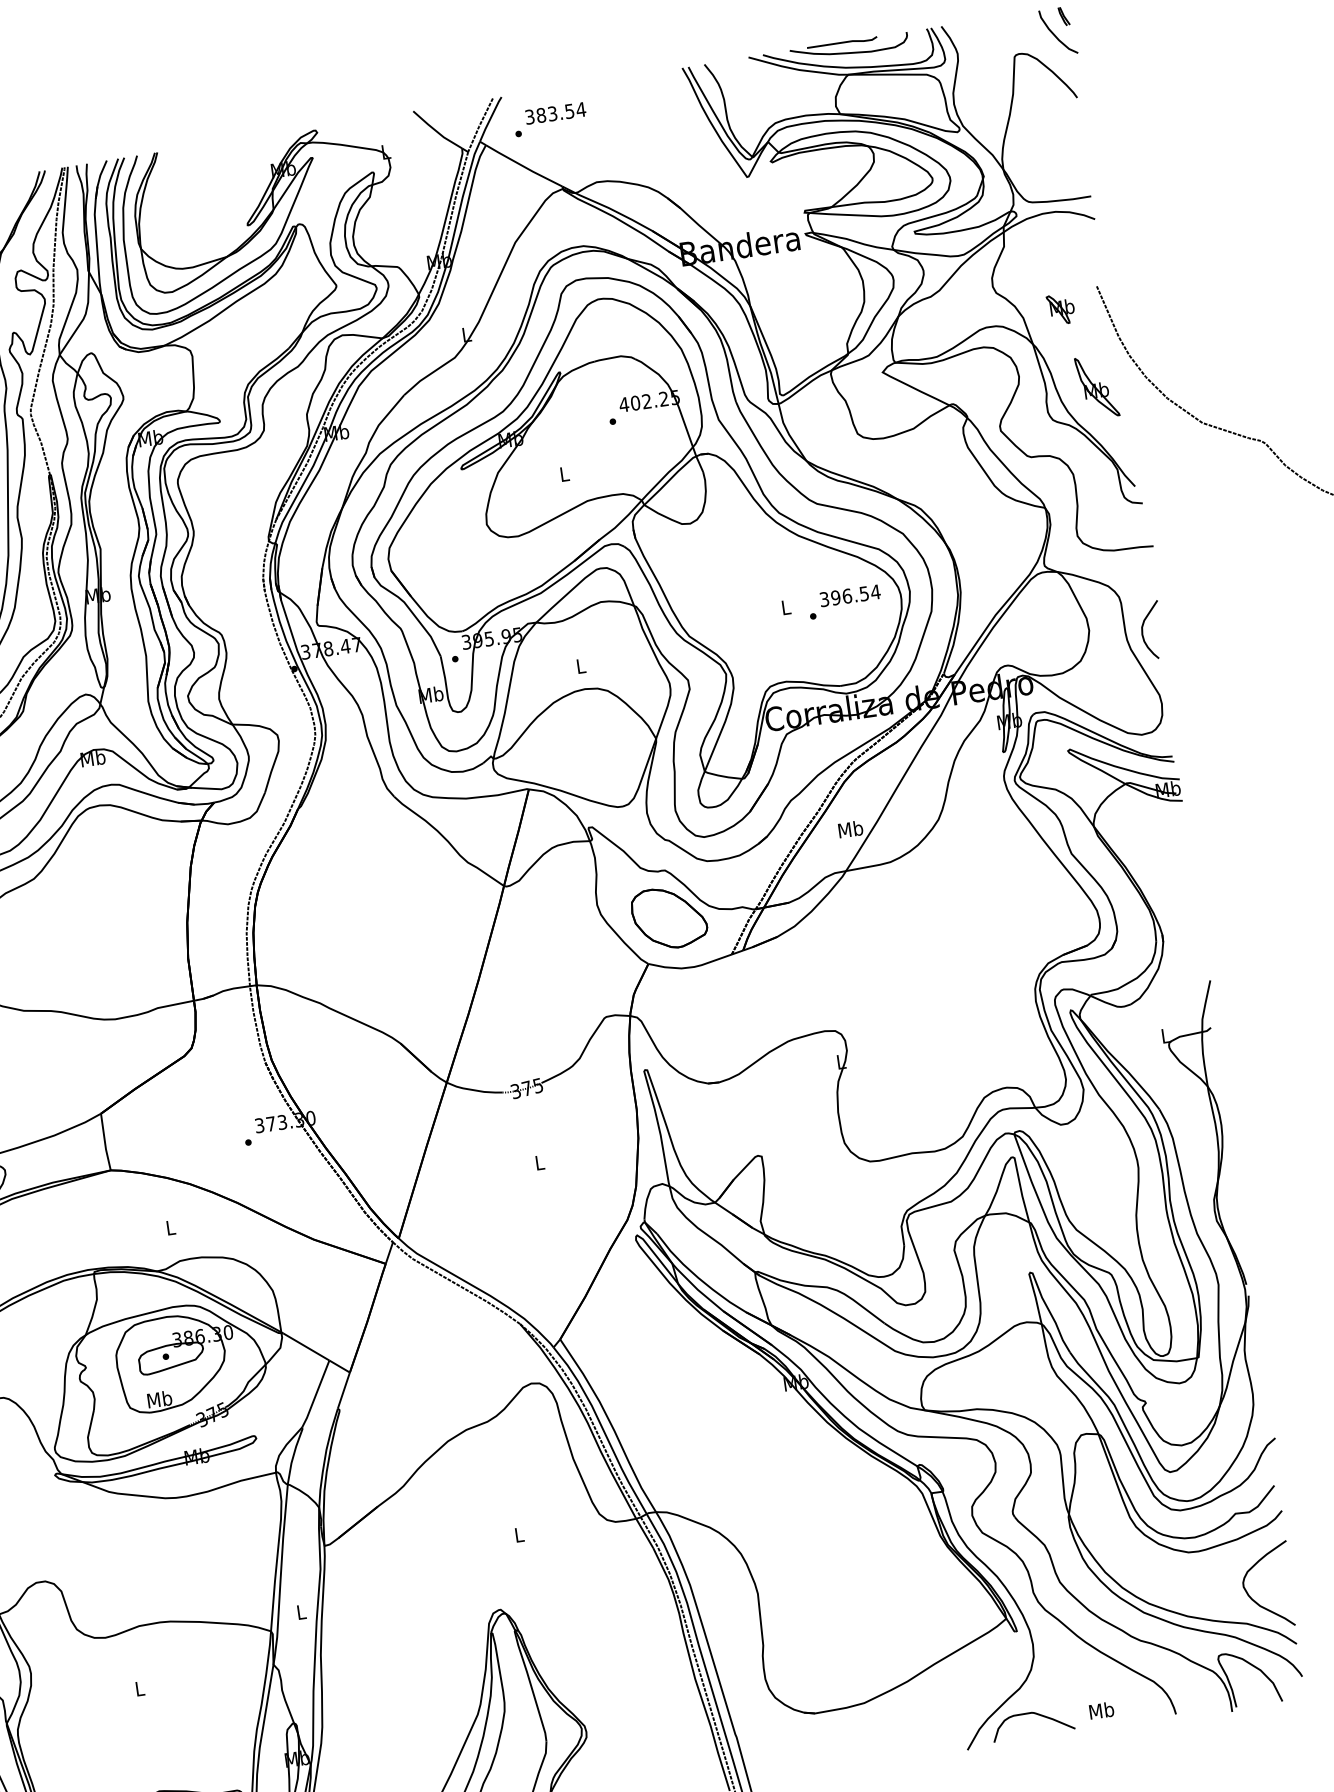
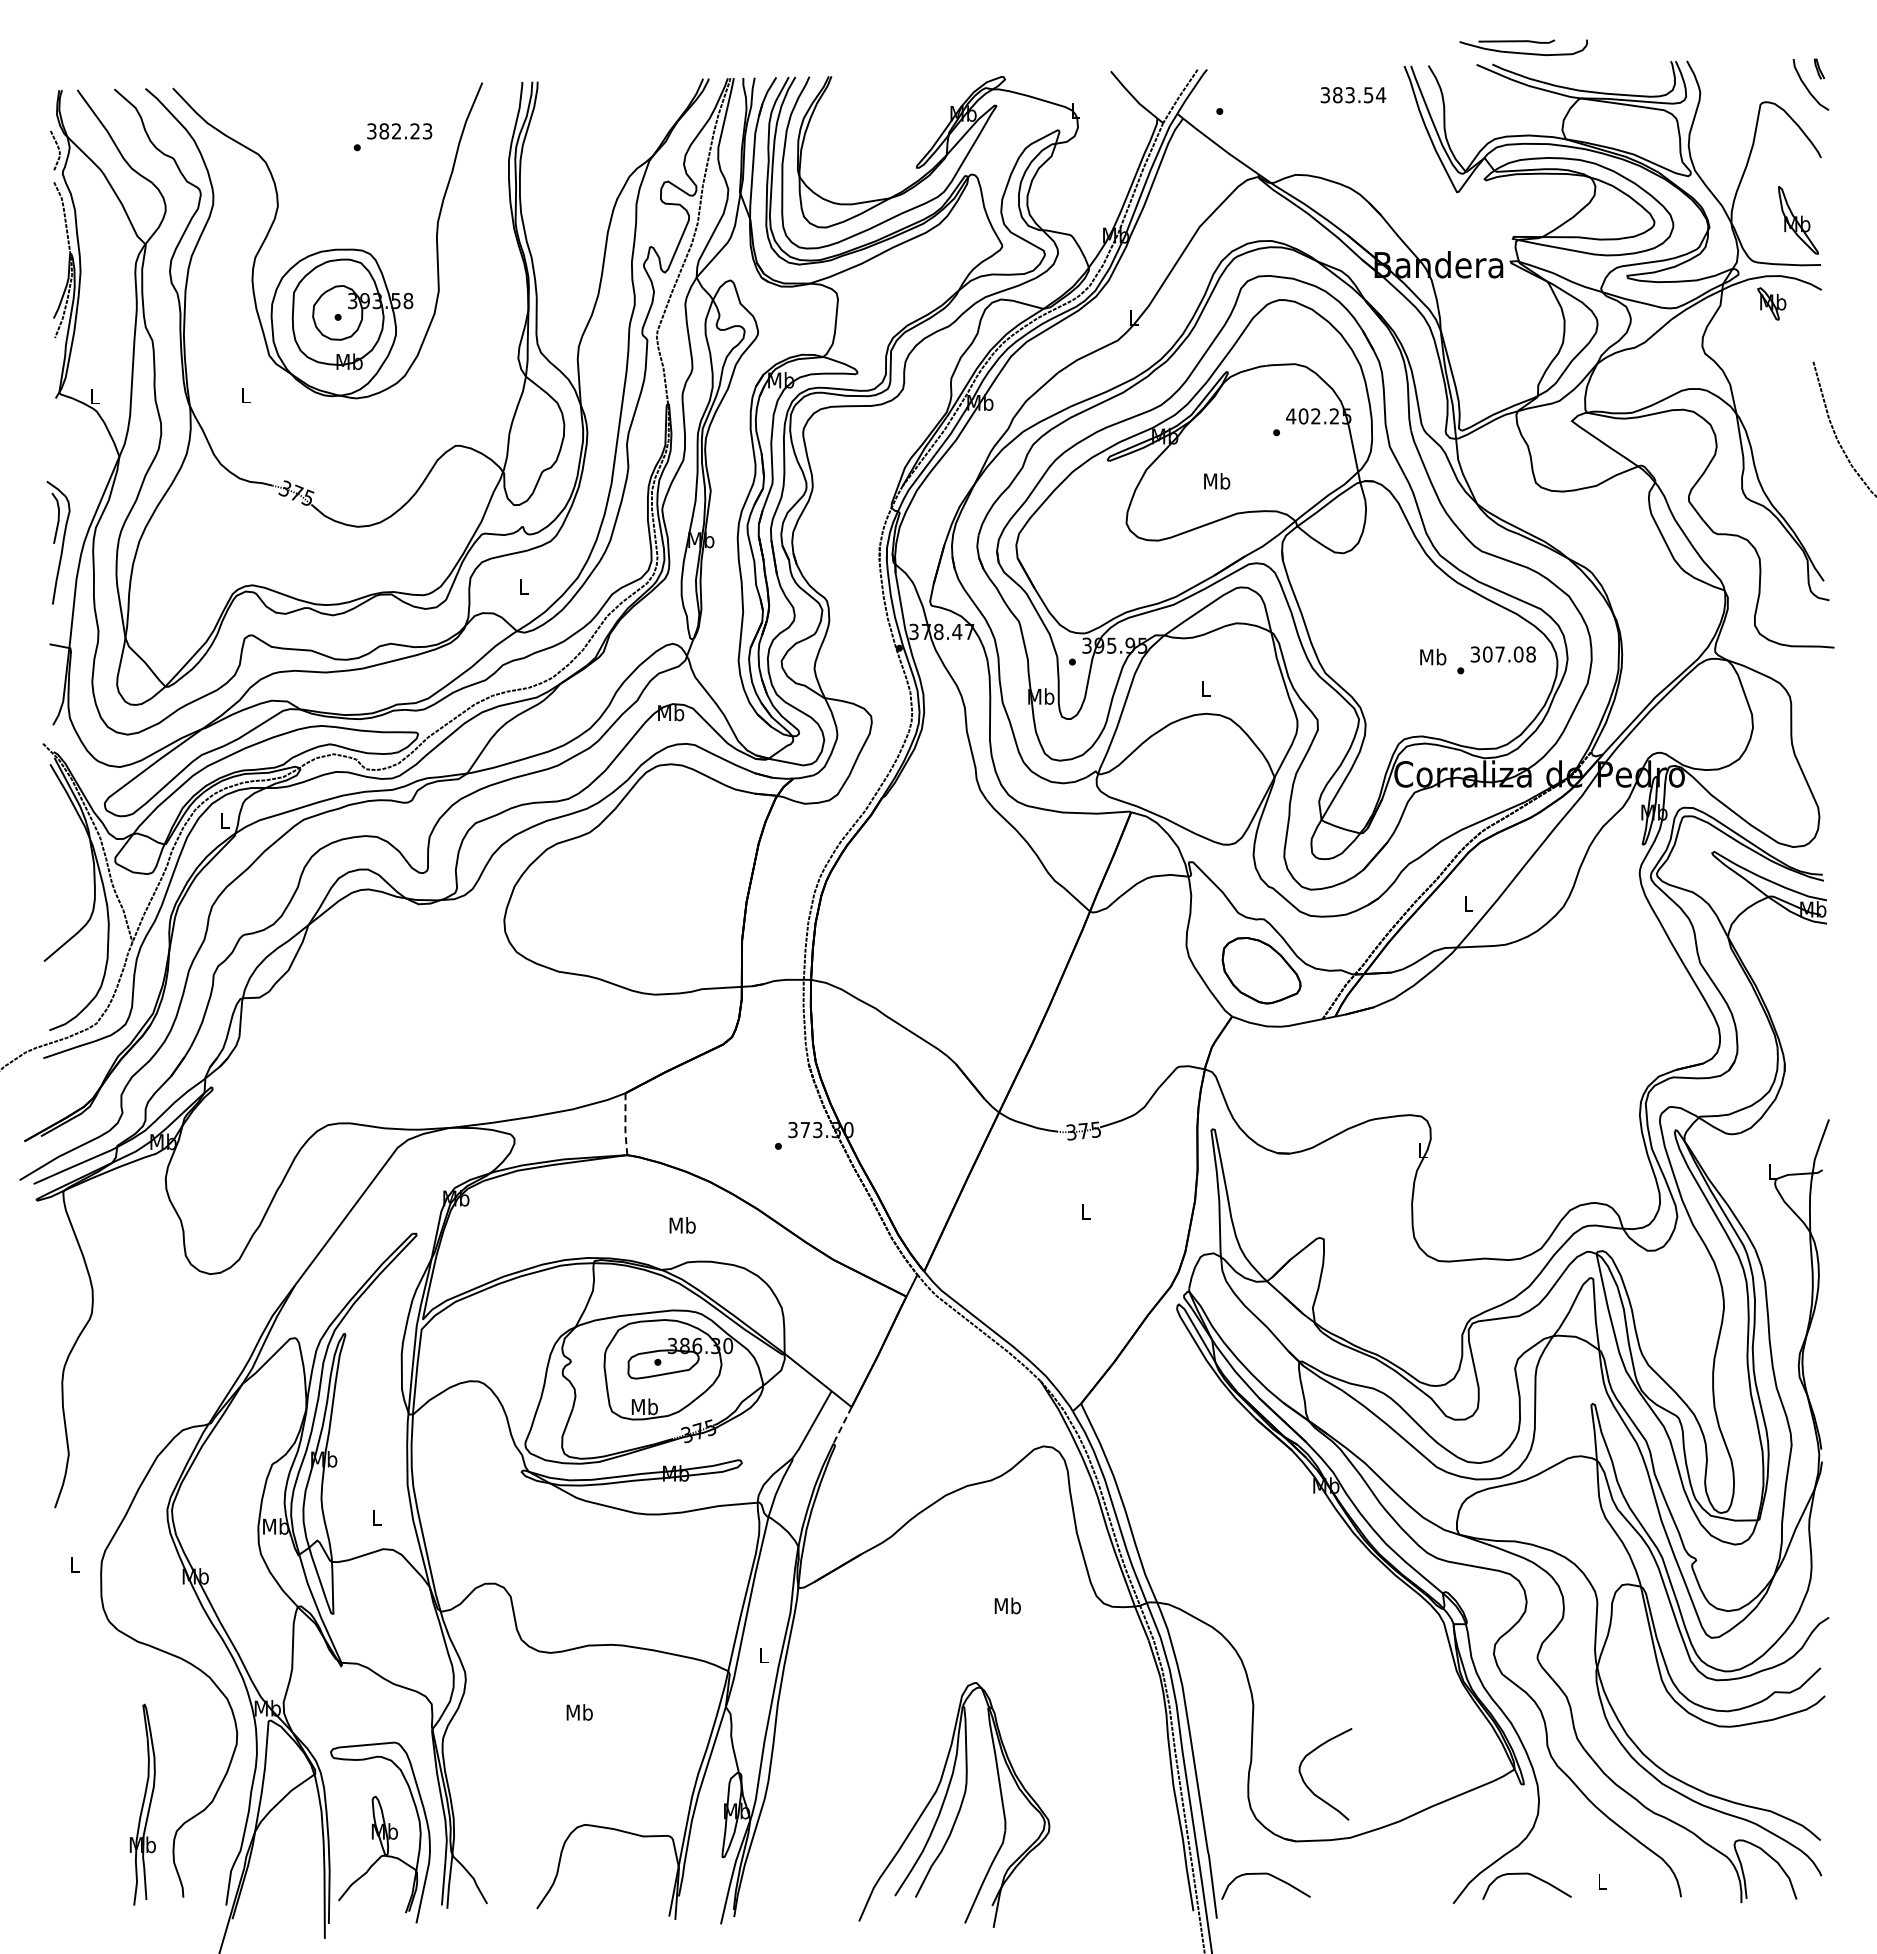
part: (849, 47) -> (1523, 47), moved
text: (555, 113) -> (1353, 95), moved
part: (1060, 308) -> (1771, 303), moved
part: (1097, 387) -> (1798, 220), moved
text: (564, 474) -> (1217, 481), L -> Mb
text: (855, 594) -> (1509, 654), 396.54 -> 307.08
text: (786, 606) -> (1433, 656), L -> Mb
curve: (1143, 630) -> (1810, 736), removed
text: (850, 829) -> (1468, 903), Mb -> L
line: (105, 1143) -> (625, 1125), solid -> dashed
text: (170, 1227) -> (682, 1225), L -> Mb
line: (343, 1390) -> (842, 1425), solid -> dashed
text: (518, 1534) -> (1007, 1605), L -> Mb
curve: (1255, 1601) -> (1310, 1788), moved
text: (139, 1688) -> (579, 1712), L -> Mb
text: (1101, 1710) -> (1602, 1881), Mb -> L
curve: (795, 1748) -> (1269, 1875), added

